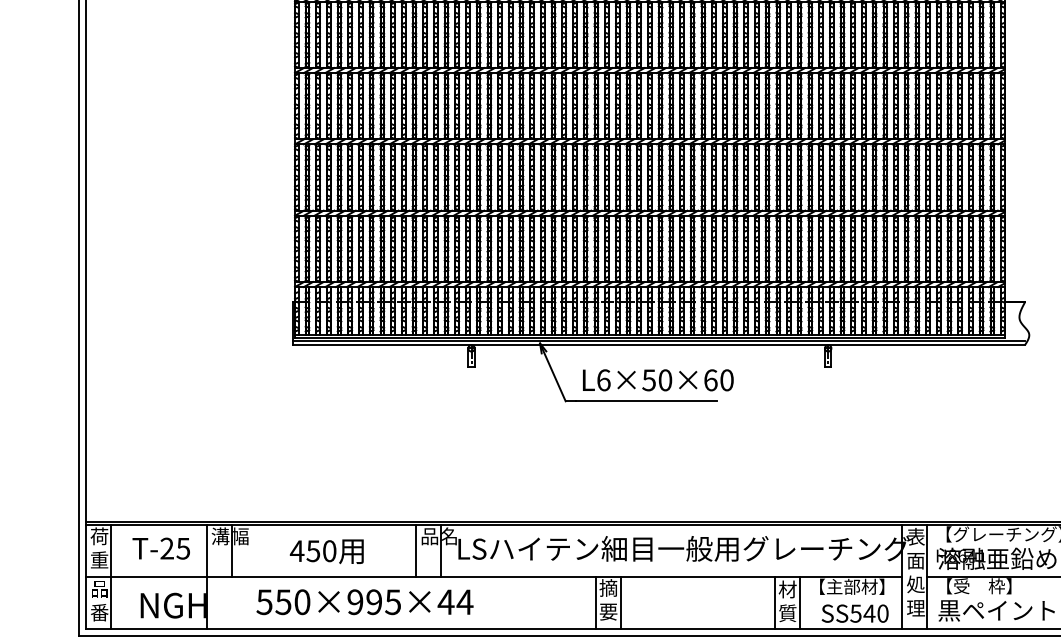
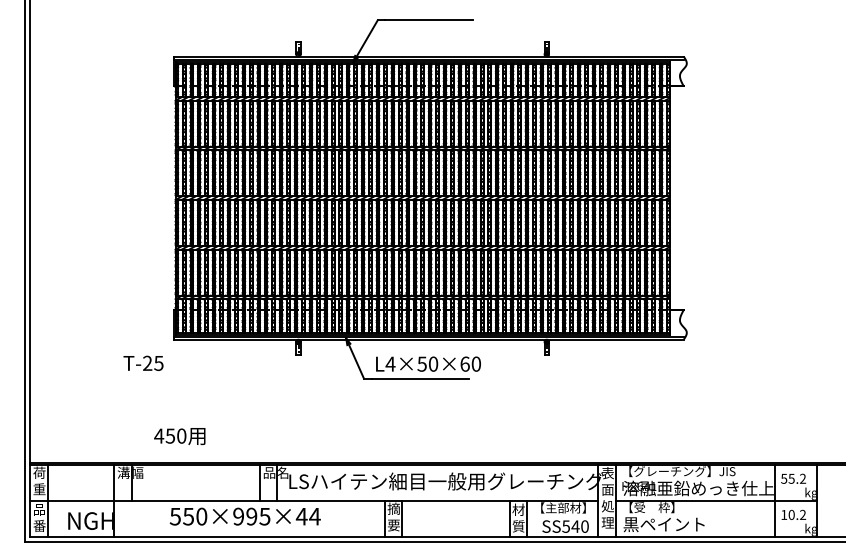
text: (603, 379) -> (390, 363), L6×50×60 -> L4×50×60
text: (161, 547) -> (143, 362), moved
text: (326, 551) -> (179, 436), moved
text: (363, 601) -> (244, 516), moved

